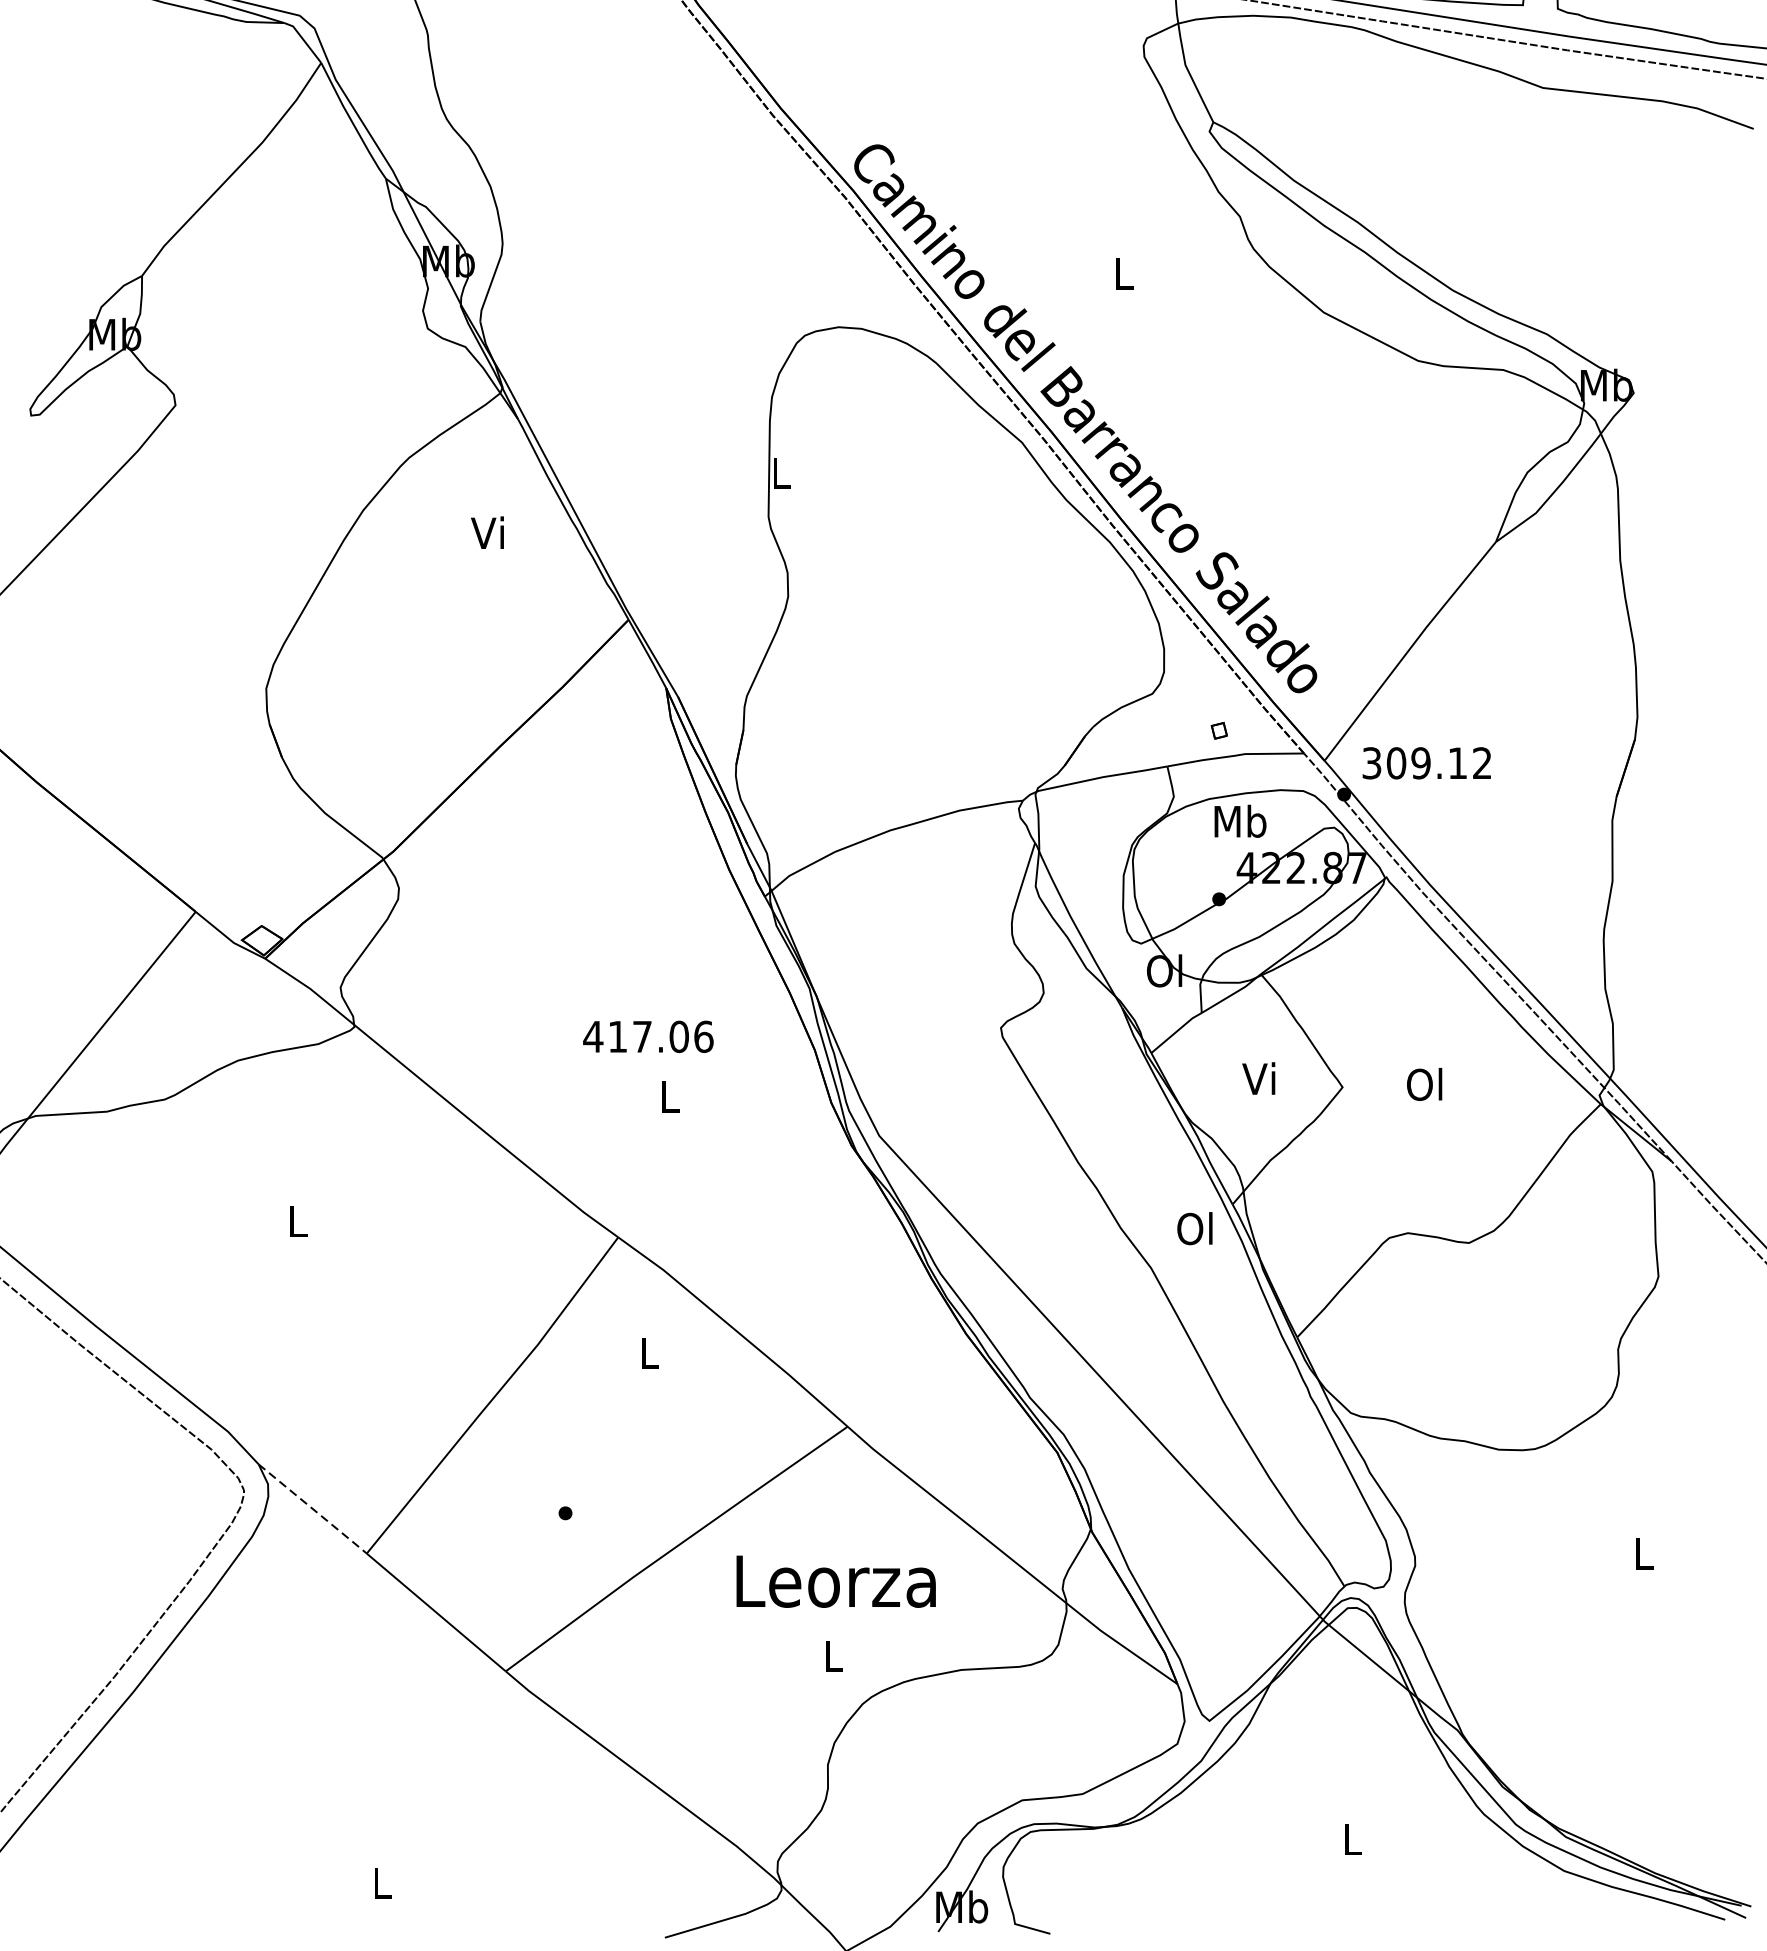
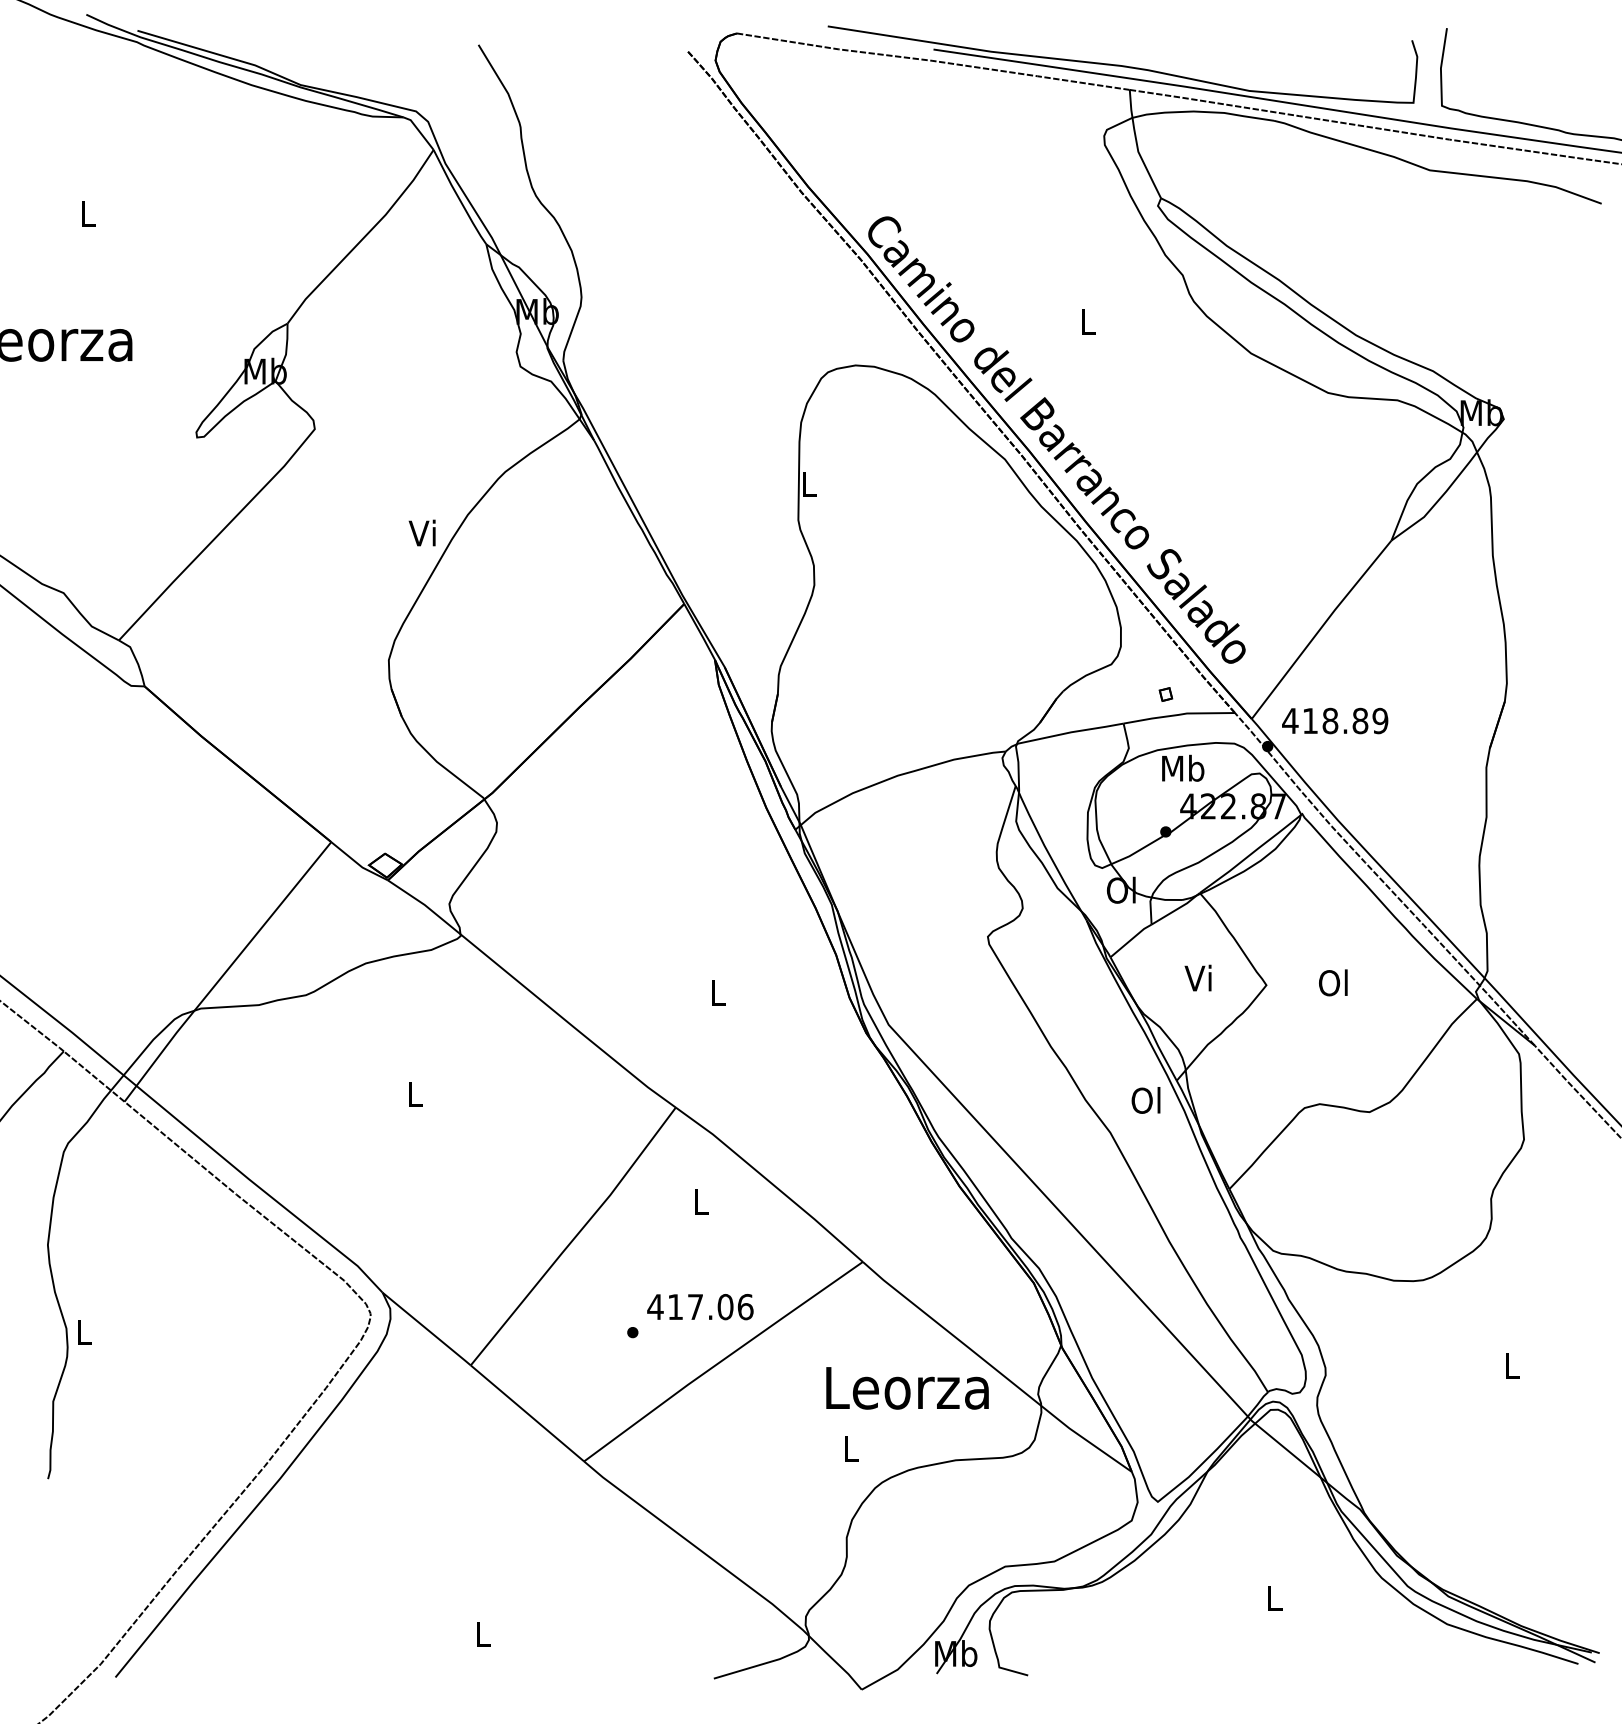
text: (486, 532) -> (421, 532), moved
text: (1427, 762) -> (1335, 720), 309.12 -> 418.89
text: (648, 1037) -> (700, 1307), moved
line: (313, 1509) -> (427, 1329), dashed -> solid
text: (836, 1581) -> (907, 1388), moved

